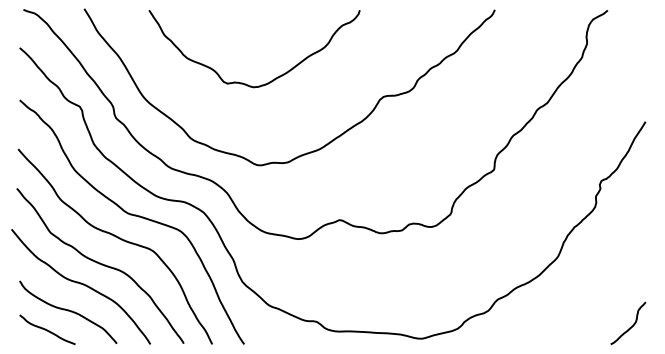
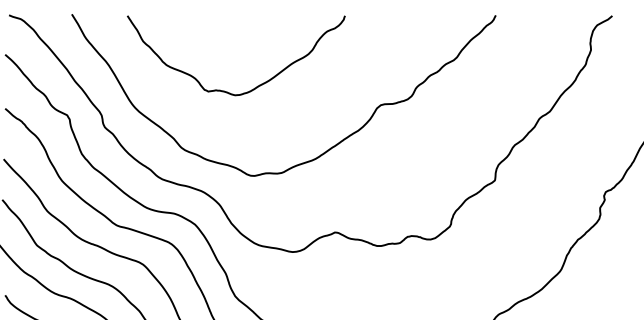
curve: (272, 79) -> (254, 87), moved

